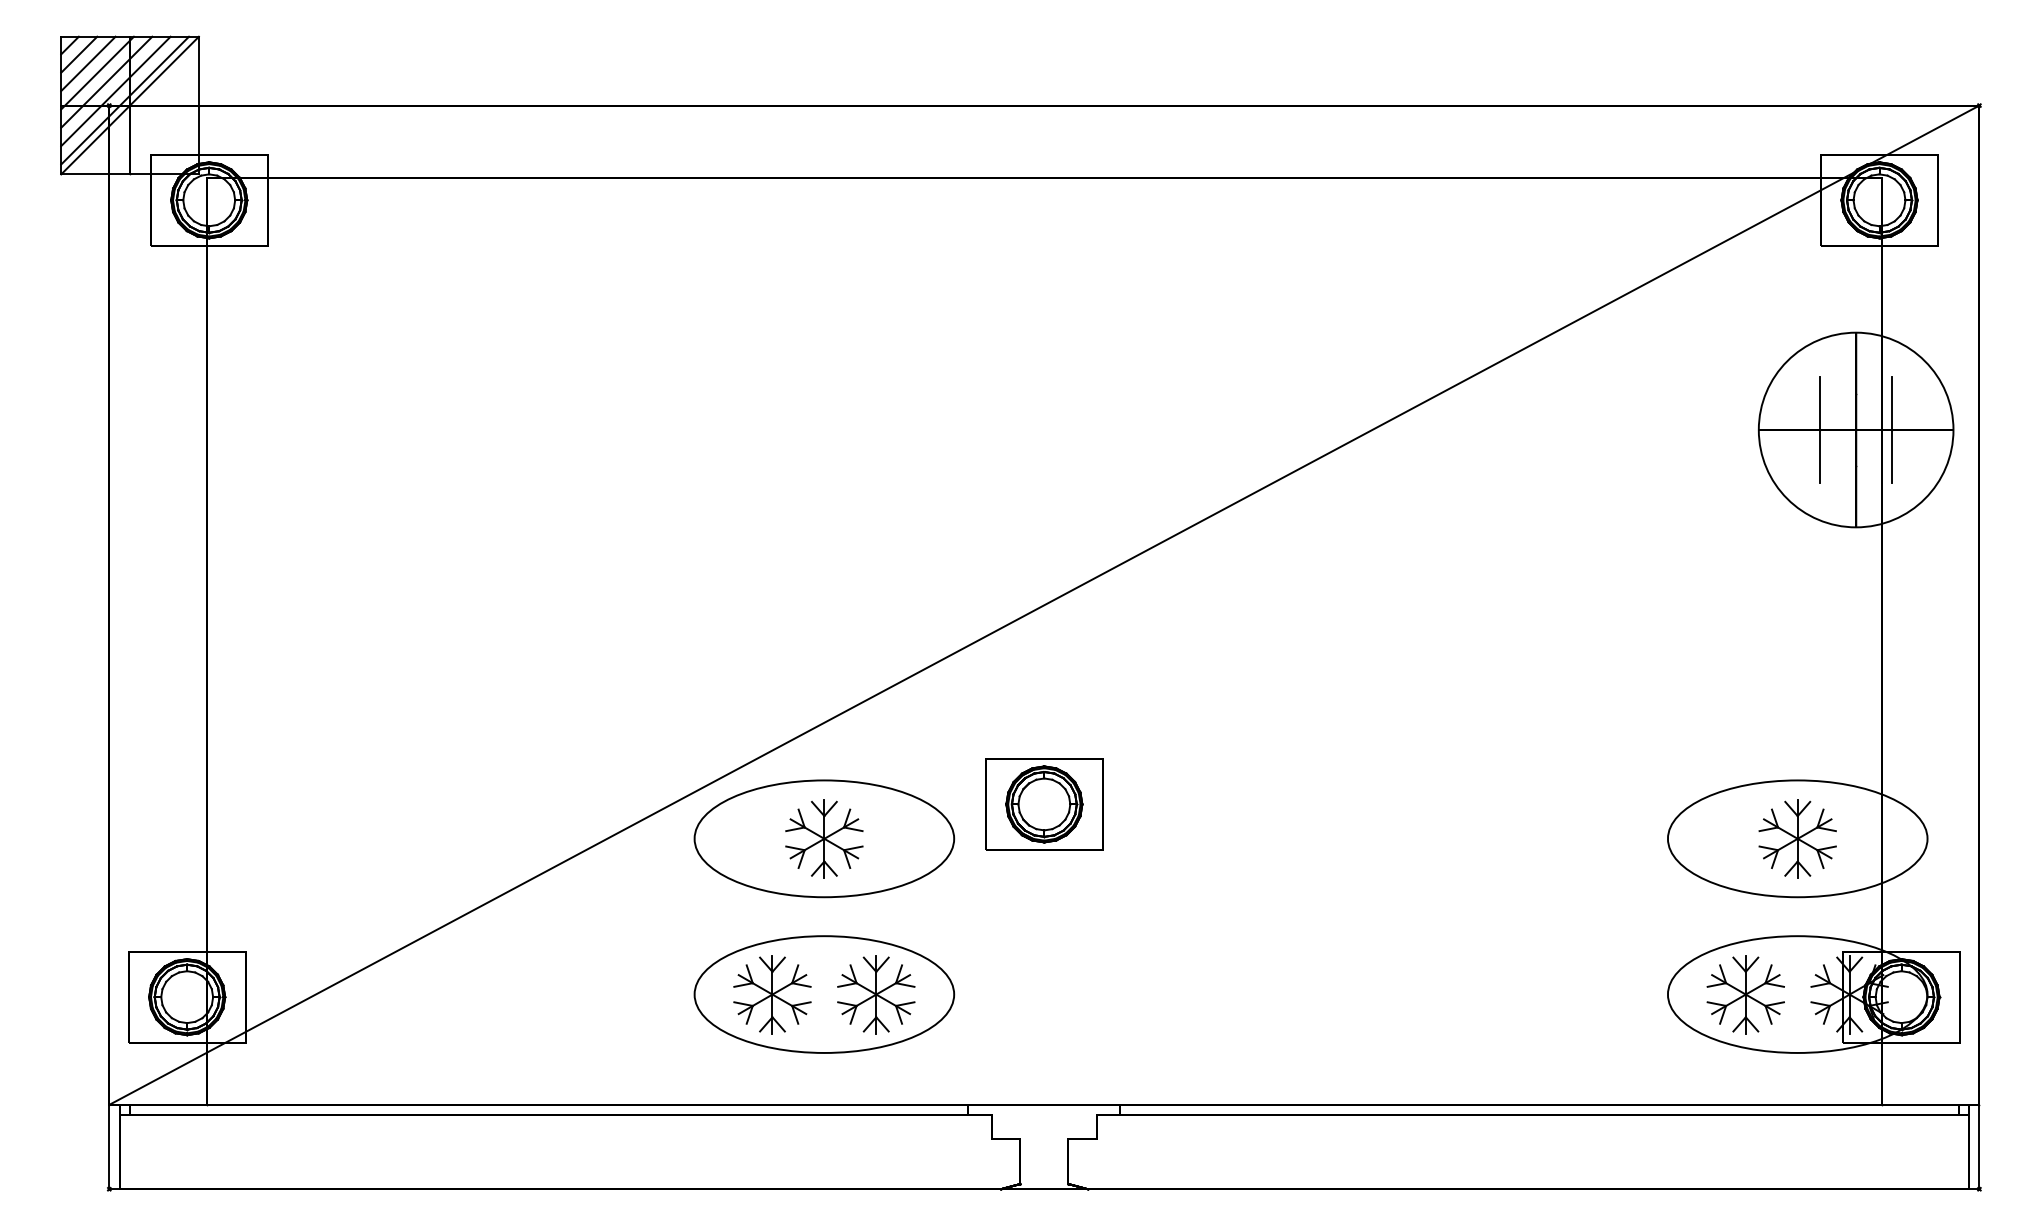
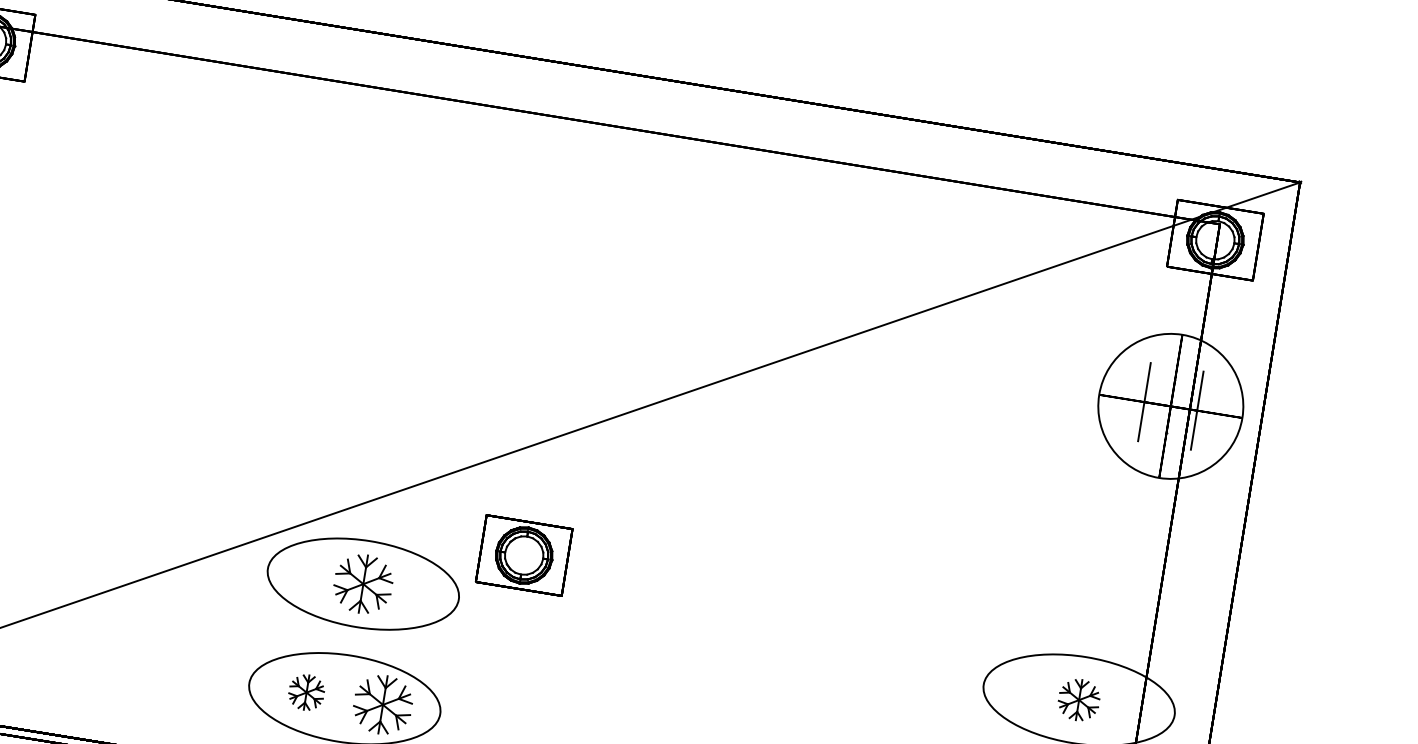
part: (1044, 804) -> (524, 555), moved
part: (1797, 838) -> (1079, 699), size x0.7
part: (772, 994) -> (306, 692), size x0.6

